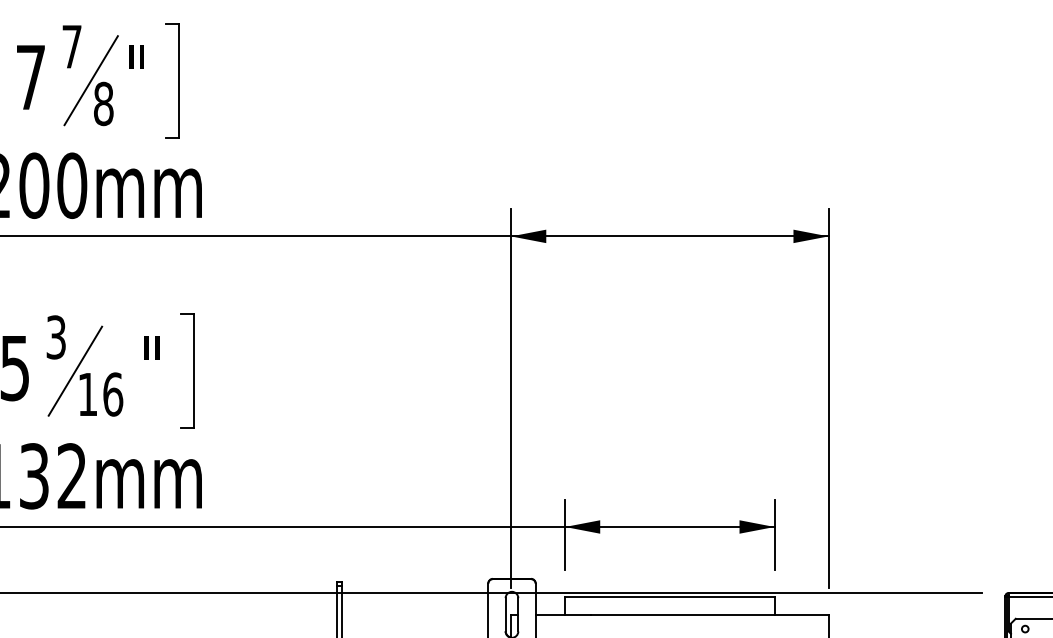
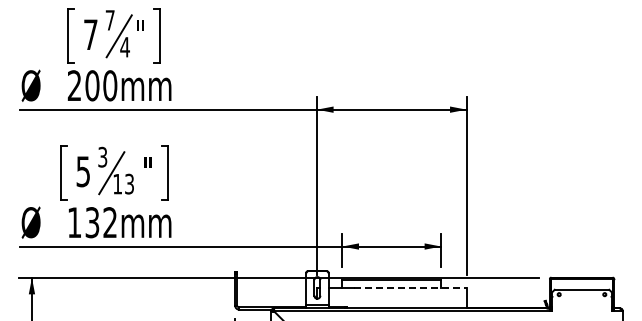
text: (102, 102) -> (124, 46), 8 -> 4
text: (112, 393) -> (129, 183), 16 -> 13
line: (709, 613) -> (410, 287), solid -> dashed

